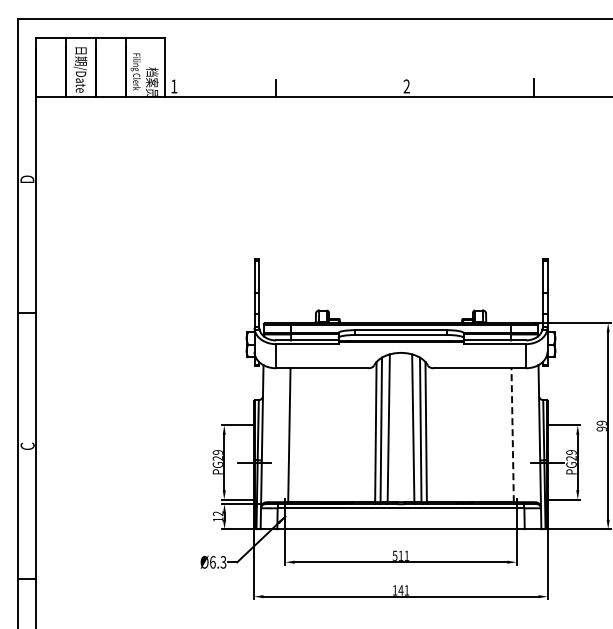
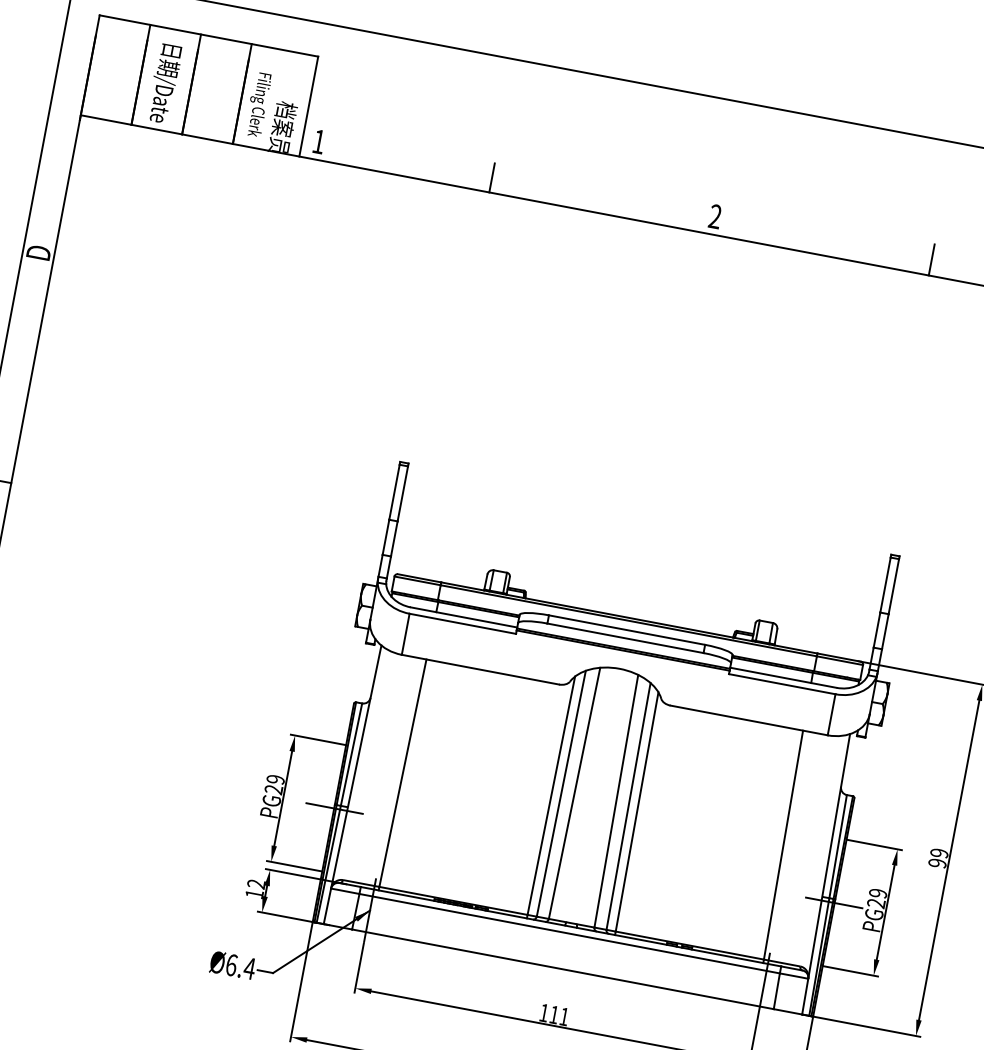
line: (512, 435) -> (783, 845), dashed -> solid
text: (394, 555) -> (543, 1012), 511 -> 111
text: (223, 562) -> (249, 968), Ø6.3 -> Ø6.4

